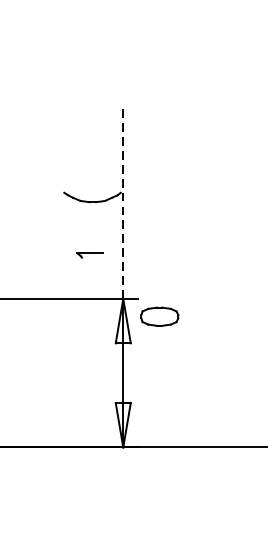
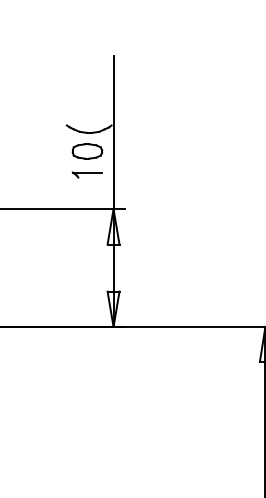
line: (123, 201) -> (113, 132), dashed -> solid
part: (89, 254) -> (86, 174), size x1.43
part: (159, 316) -> (87, 151), moved

